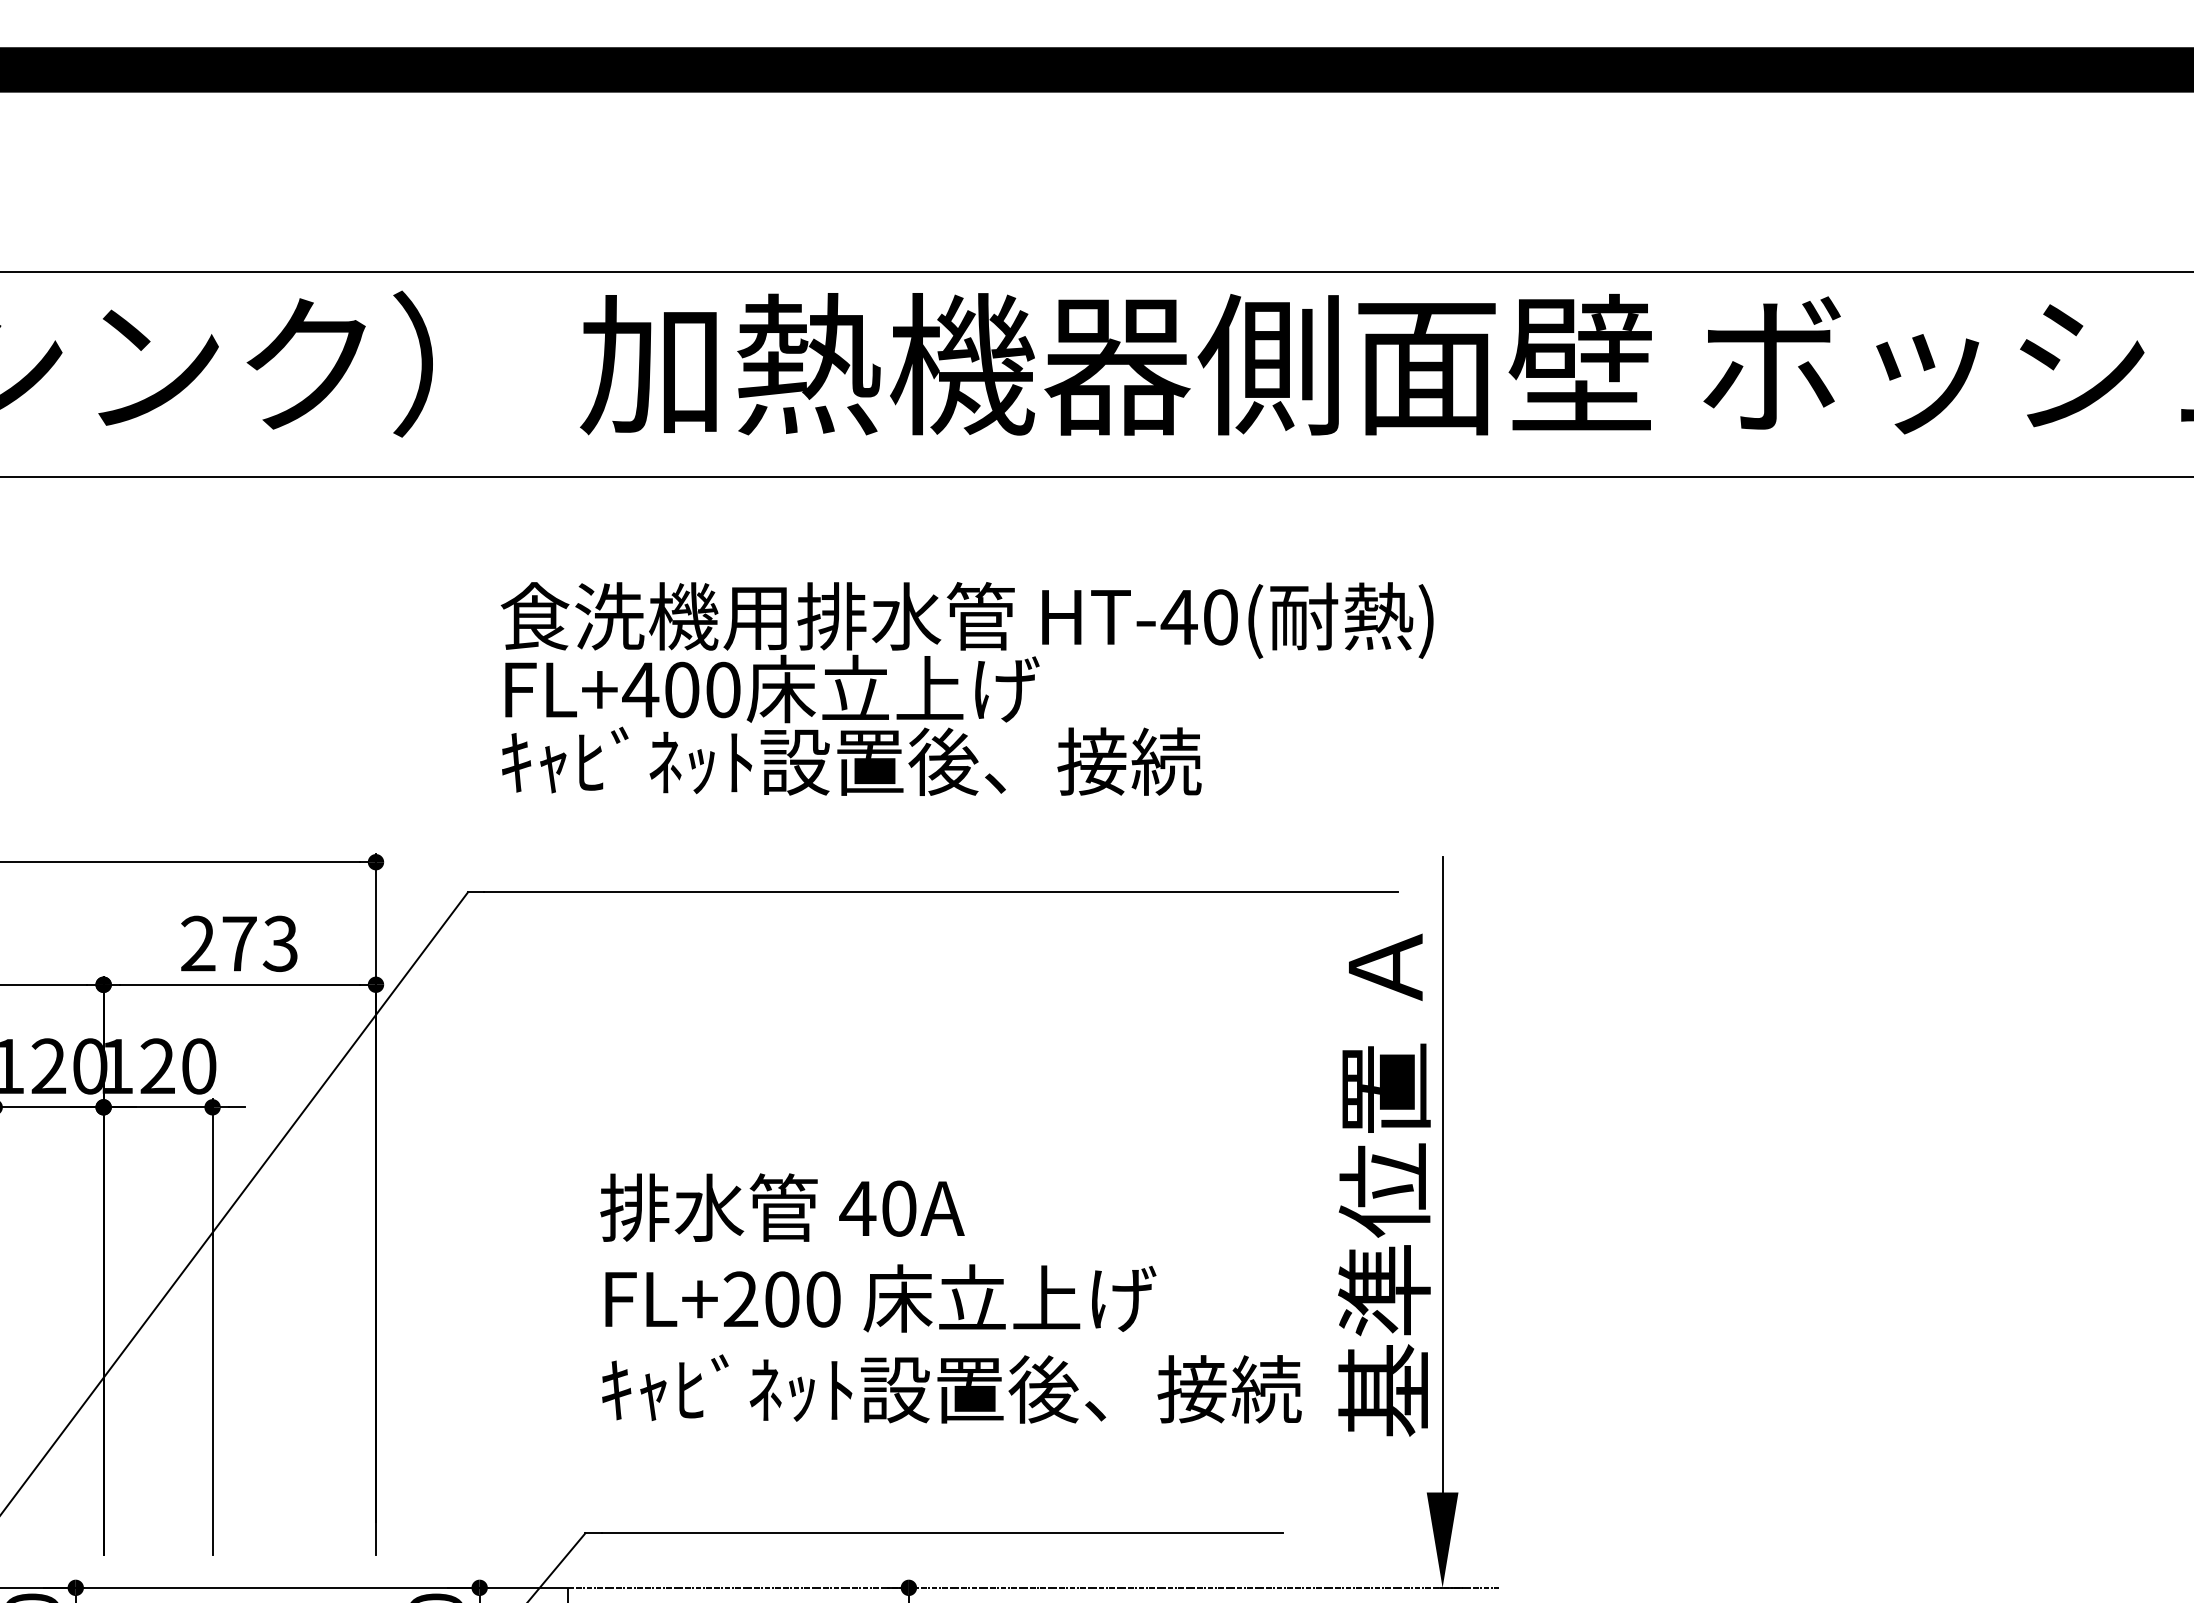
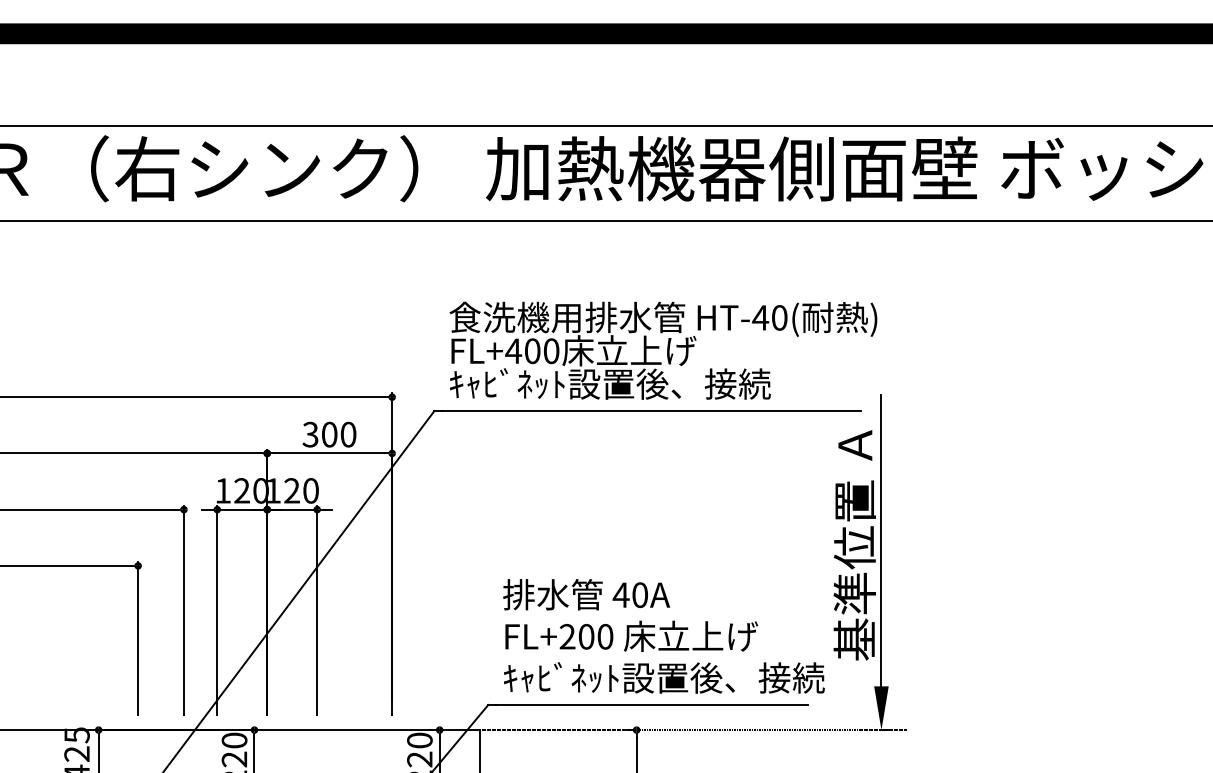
text: (967, 688) -> (663, 350), moved
text: (239, 943) -> (329, 434), 273 -> 300
text: (950, 1298) -> (663, 636), moved

